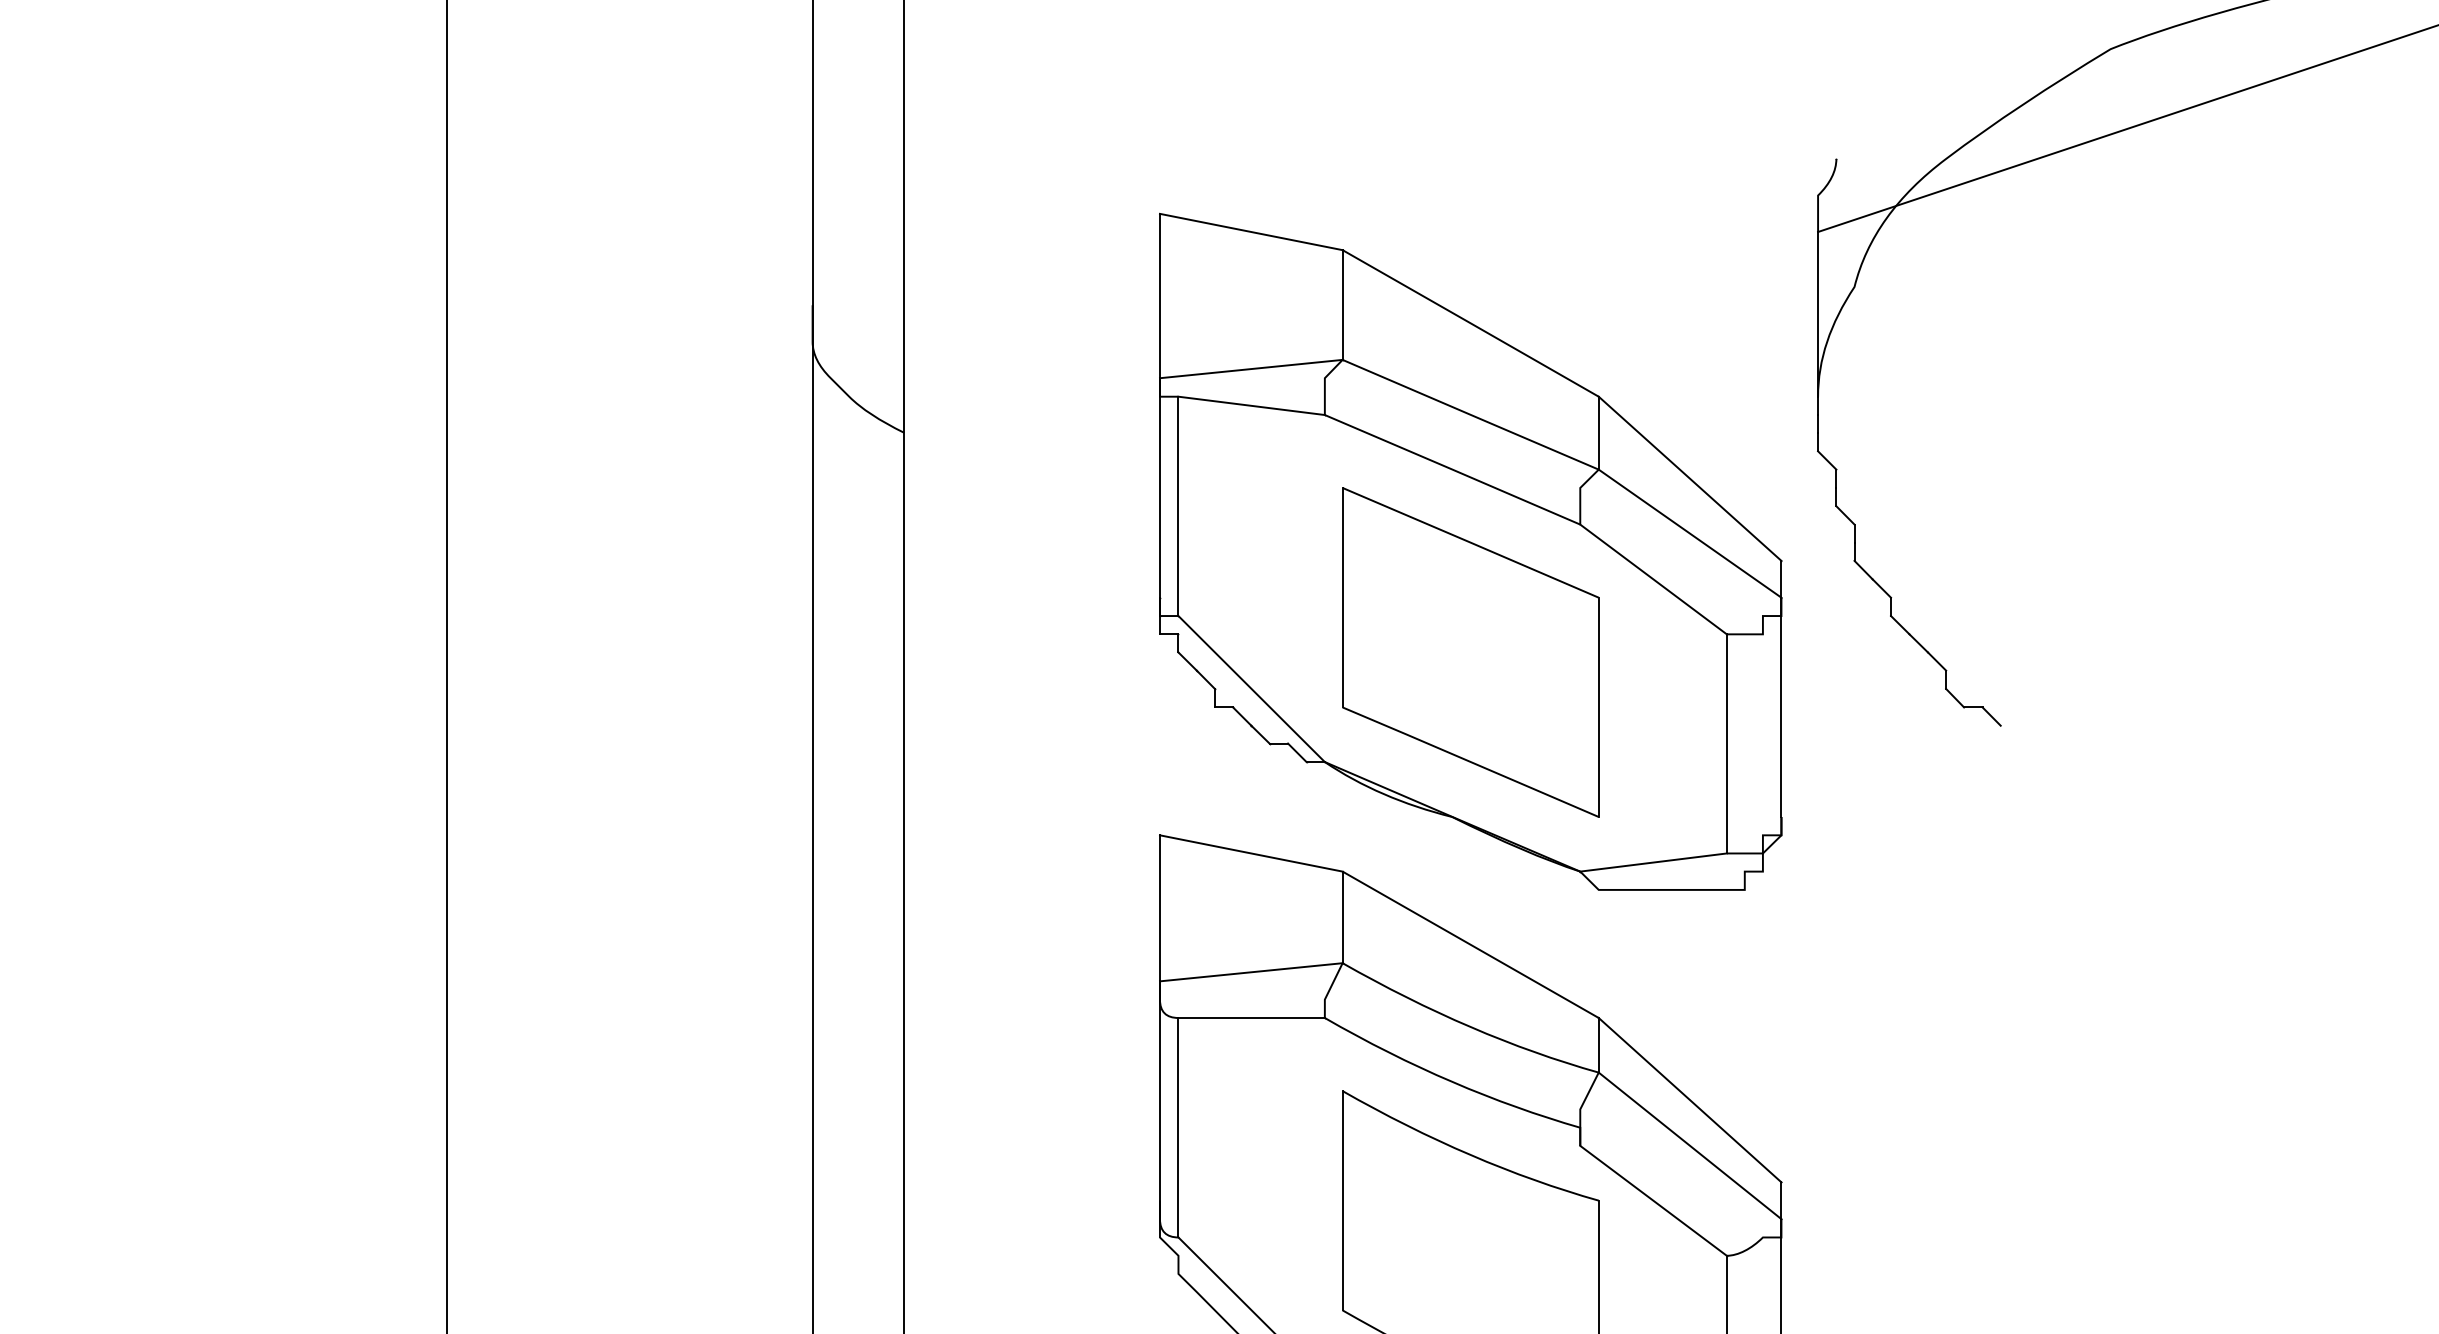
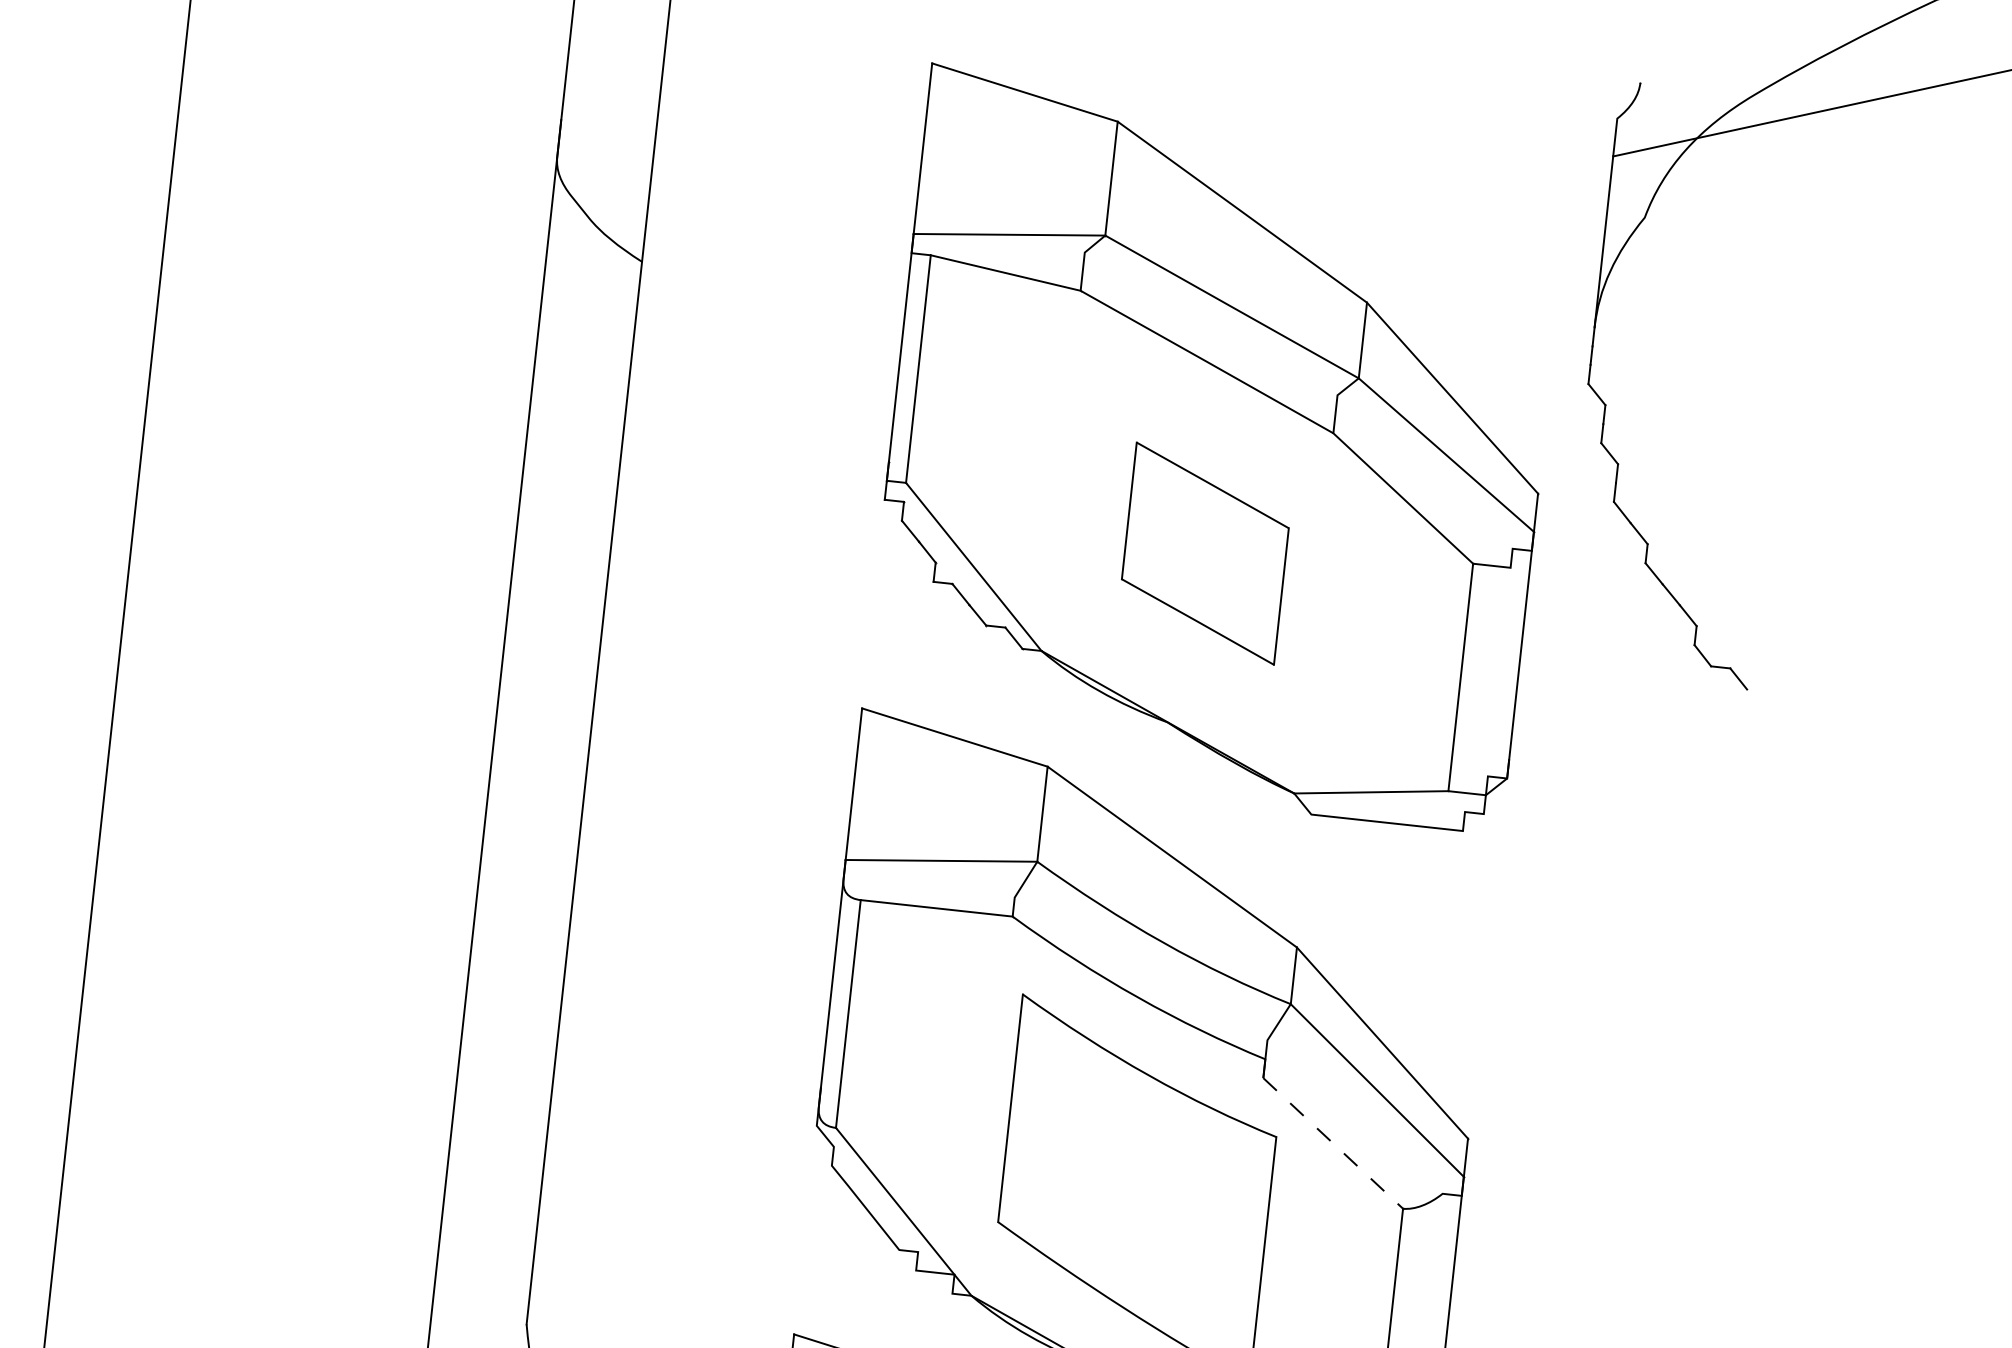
part: (1470, 652) -> (1205, 553), size x0.6
line: (1653, 1200) -> (1333, 1143), solid -> dashed

